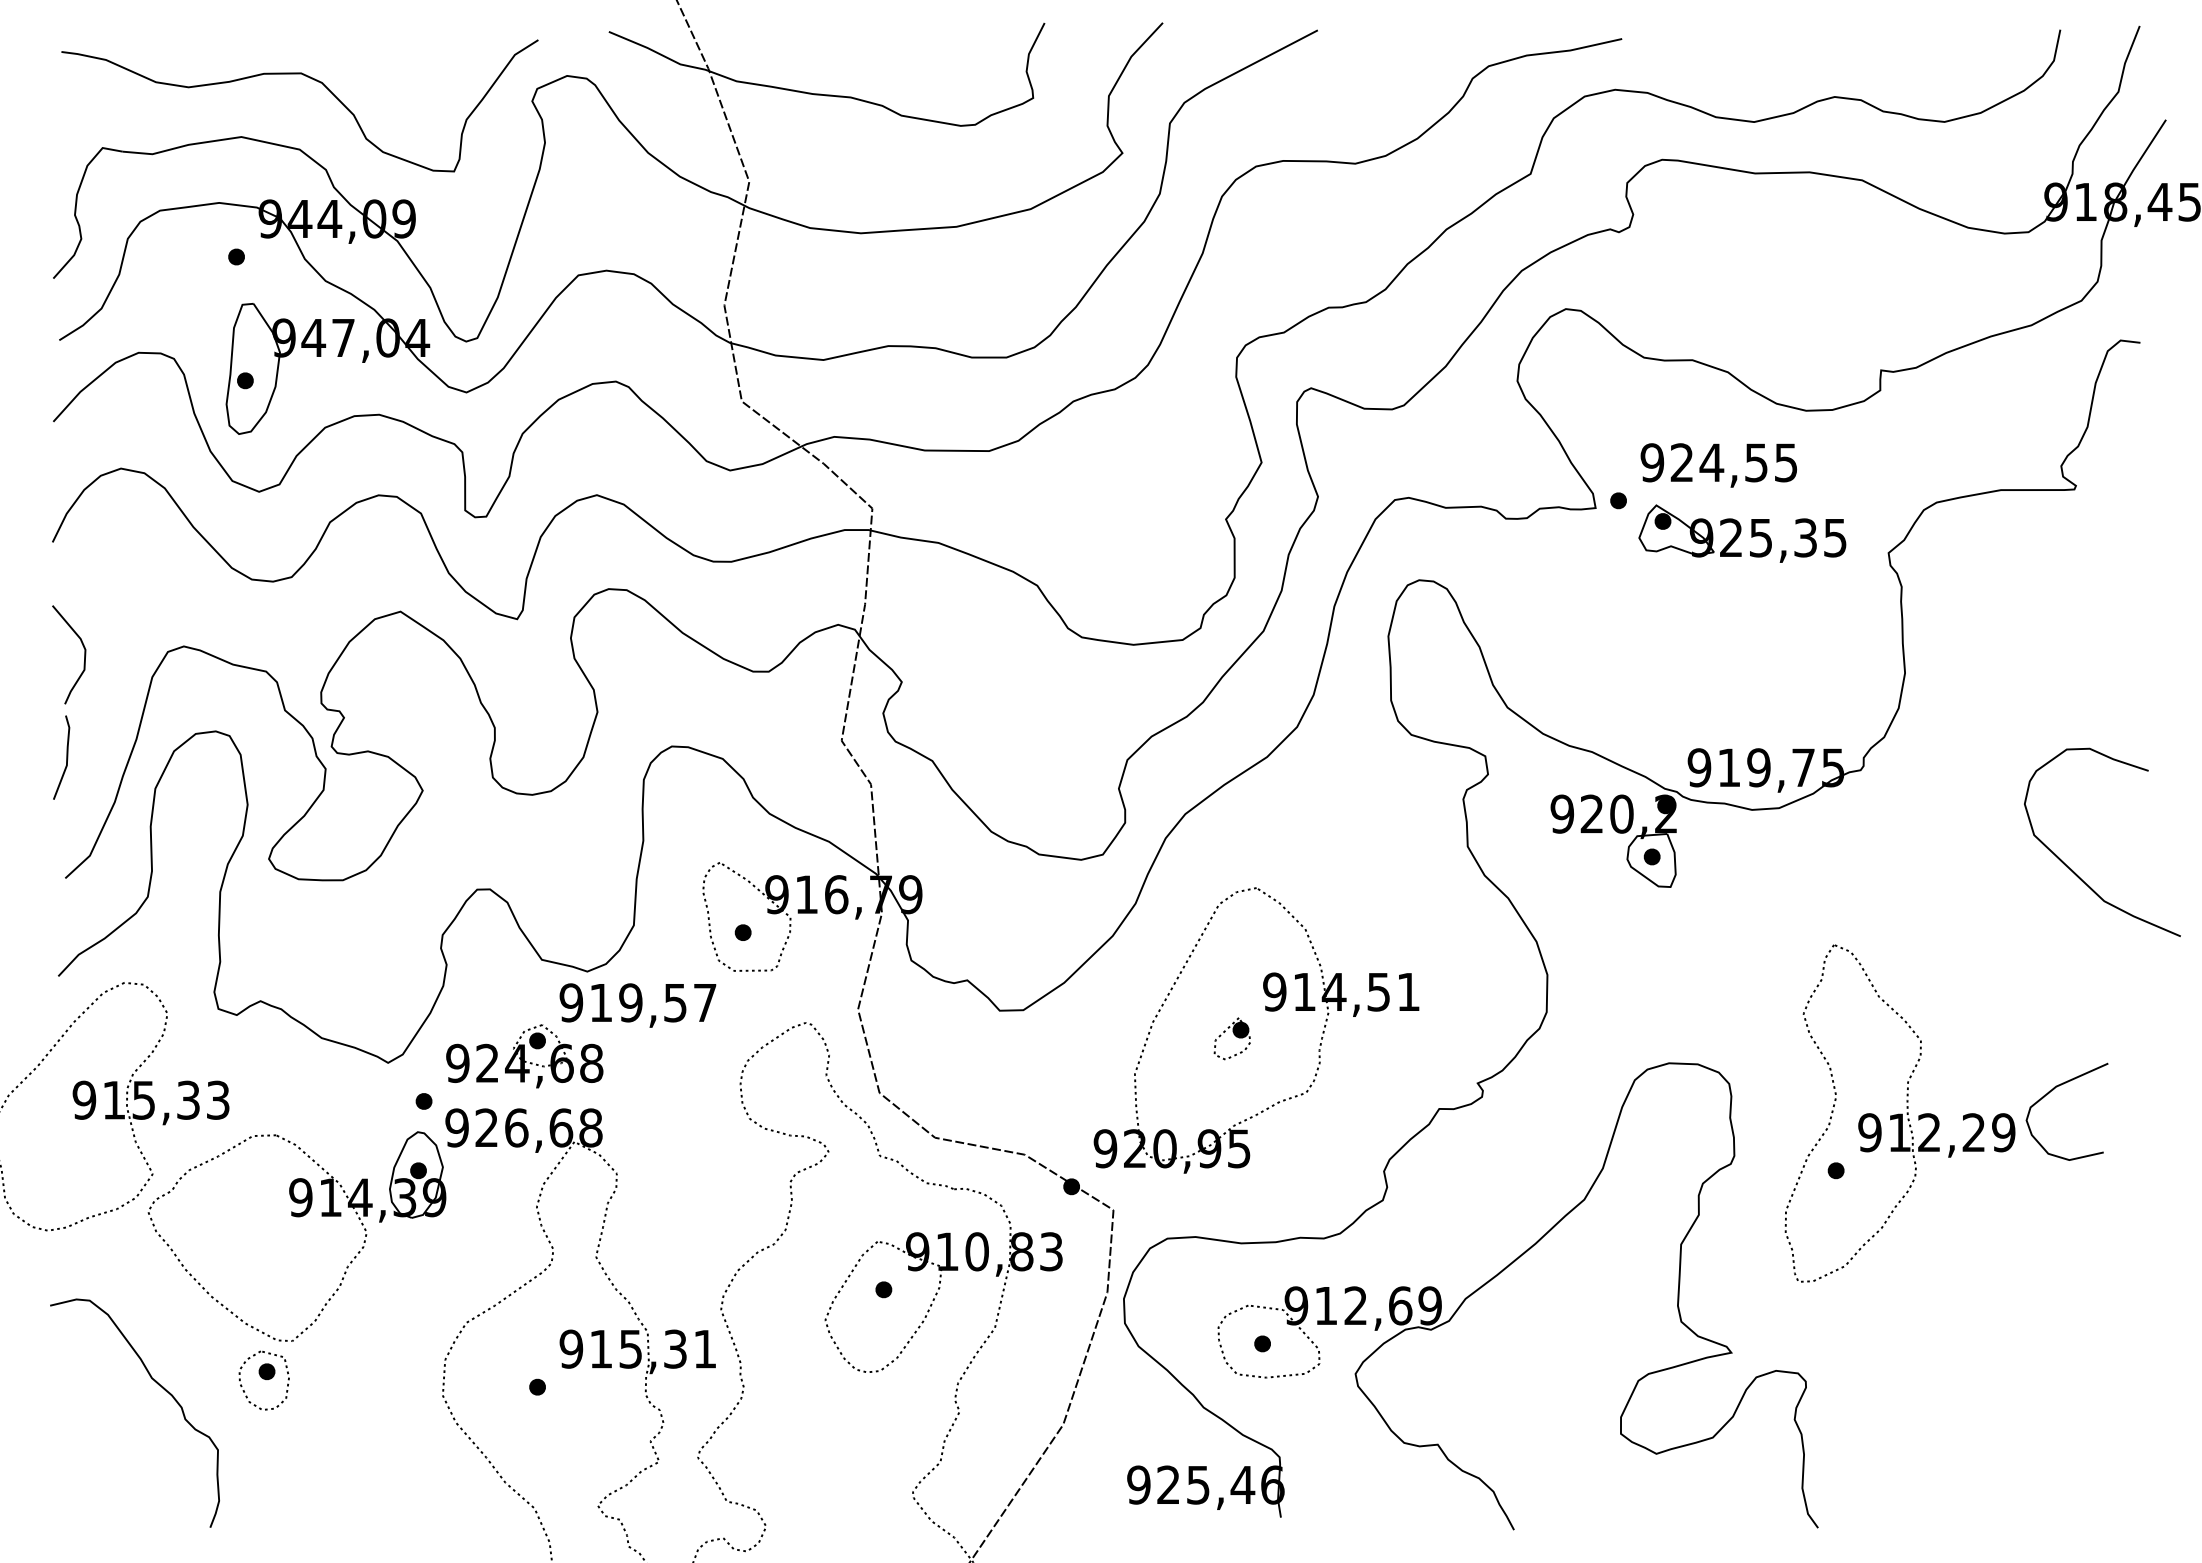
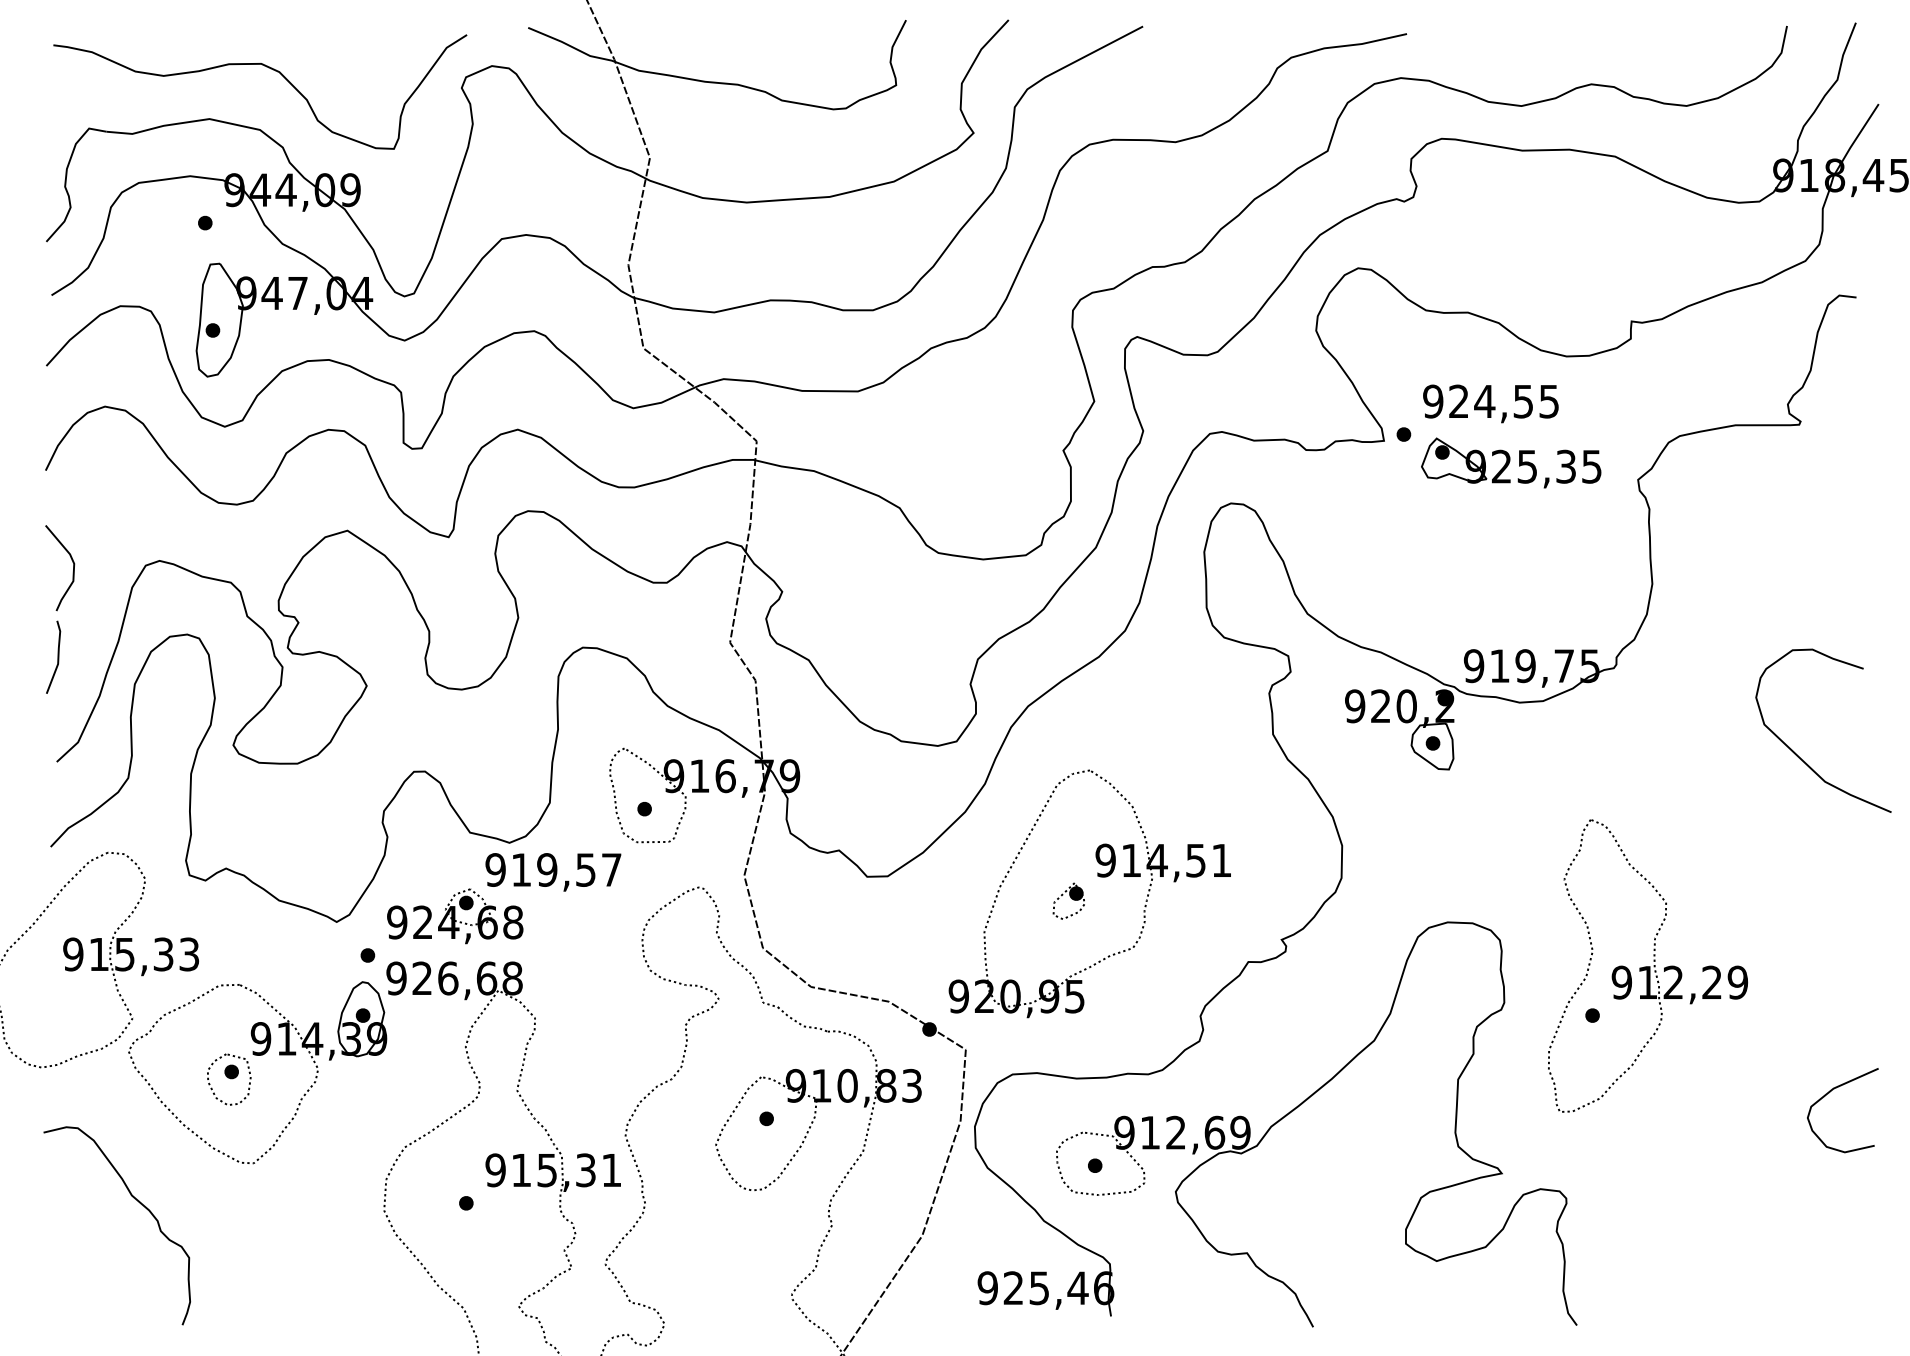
curve: (2051, 1092) -> (1829, 1093), moved
part: (264, 1380) -> (229, 1079), moved

